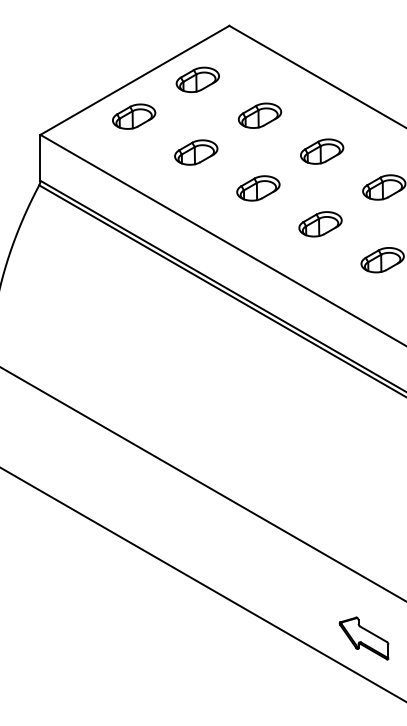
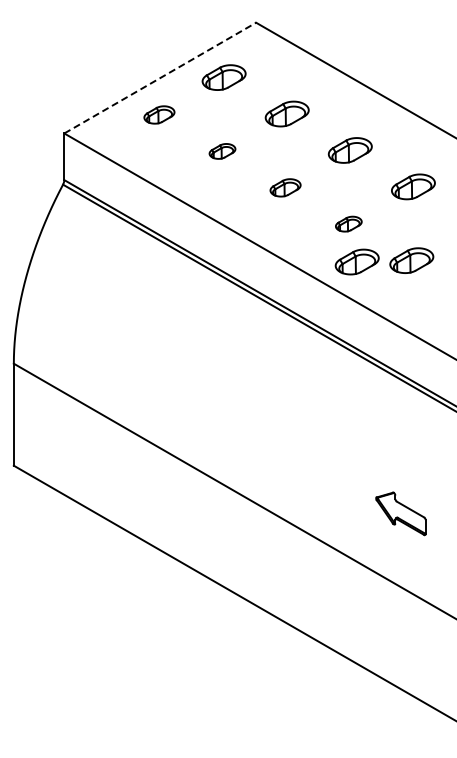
line: (135, 80) -> (160, 78), solid -> dashed
part: (134, 116) -> (159, 114), size x0.7
part: (196, 152) -> (222, 151), size x0.6
part: (258, 188) -> (285, 187), size x0.7
part: (320, 223) -> (348, 223), size x0.6
part: (328, 260) -> (356, 261), added
part: (363, 638) -> (400, 513), moved

